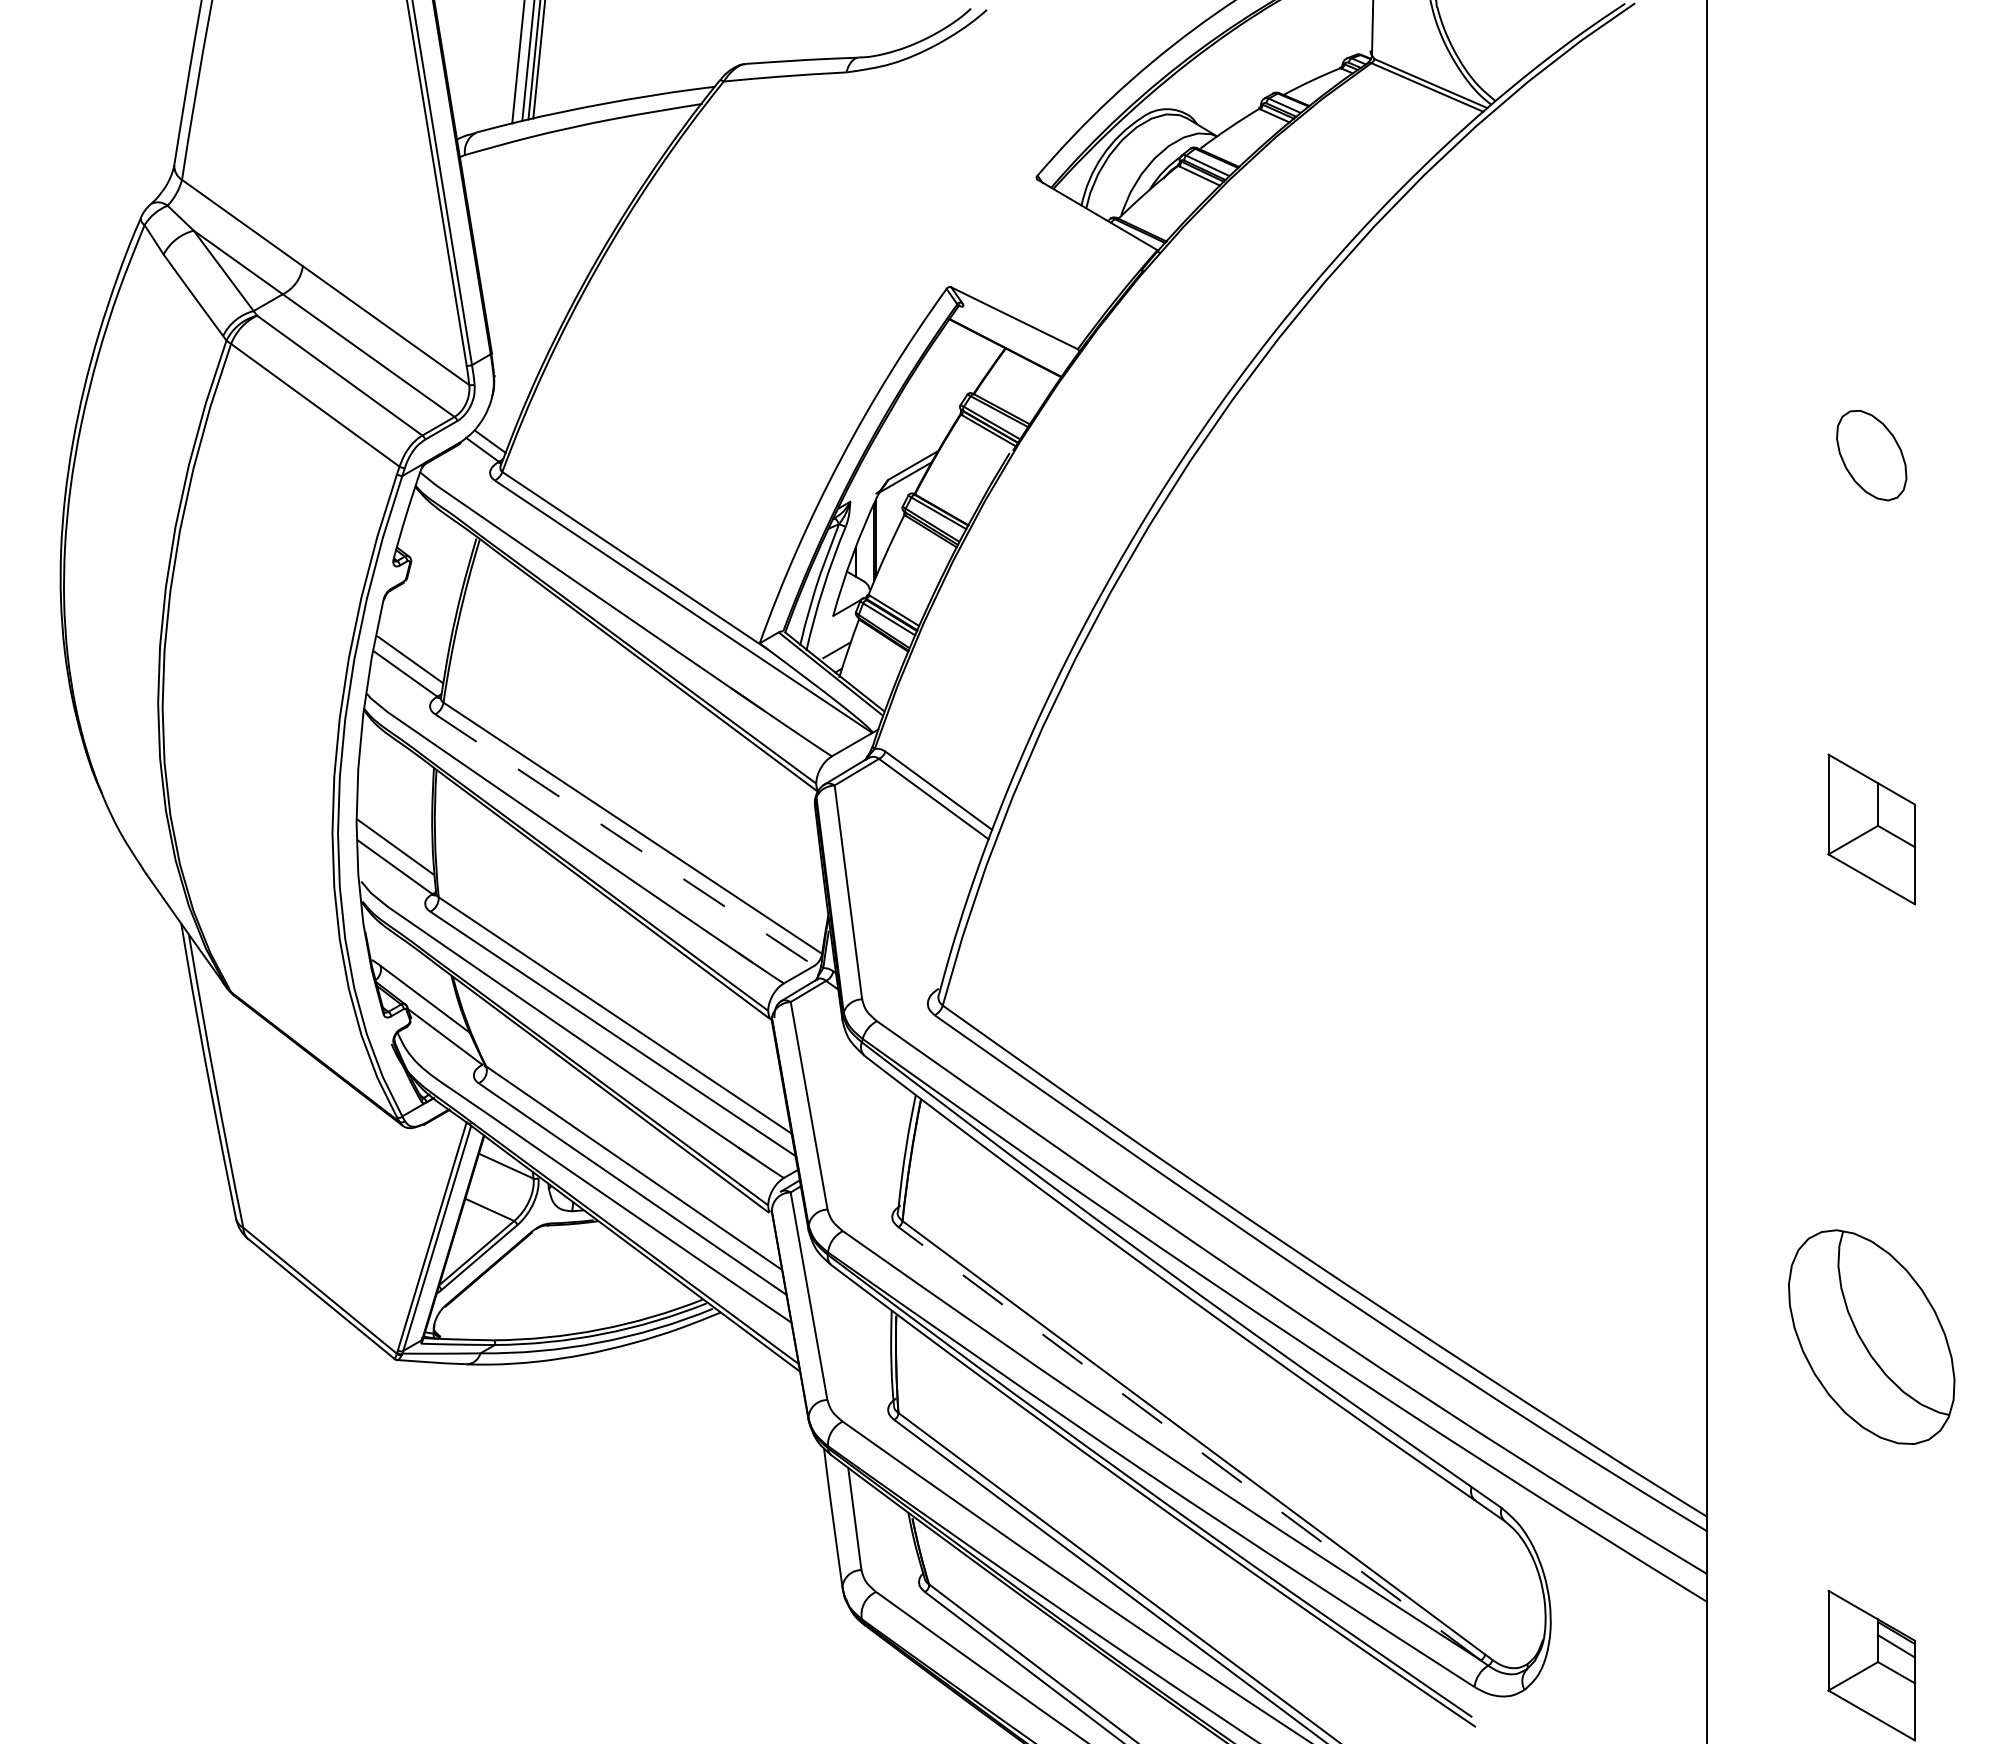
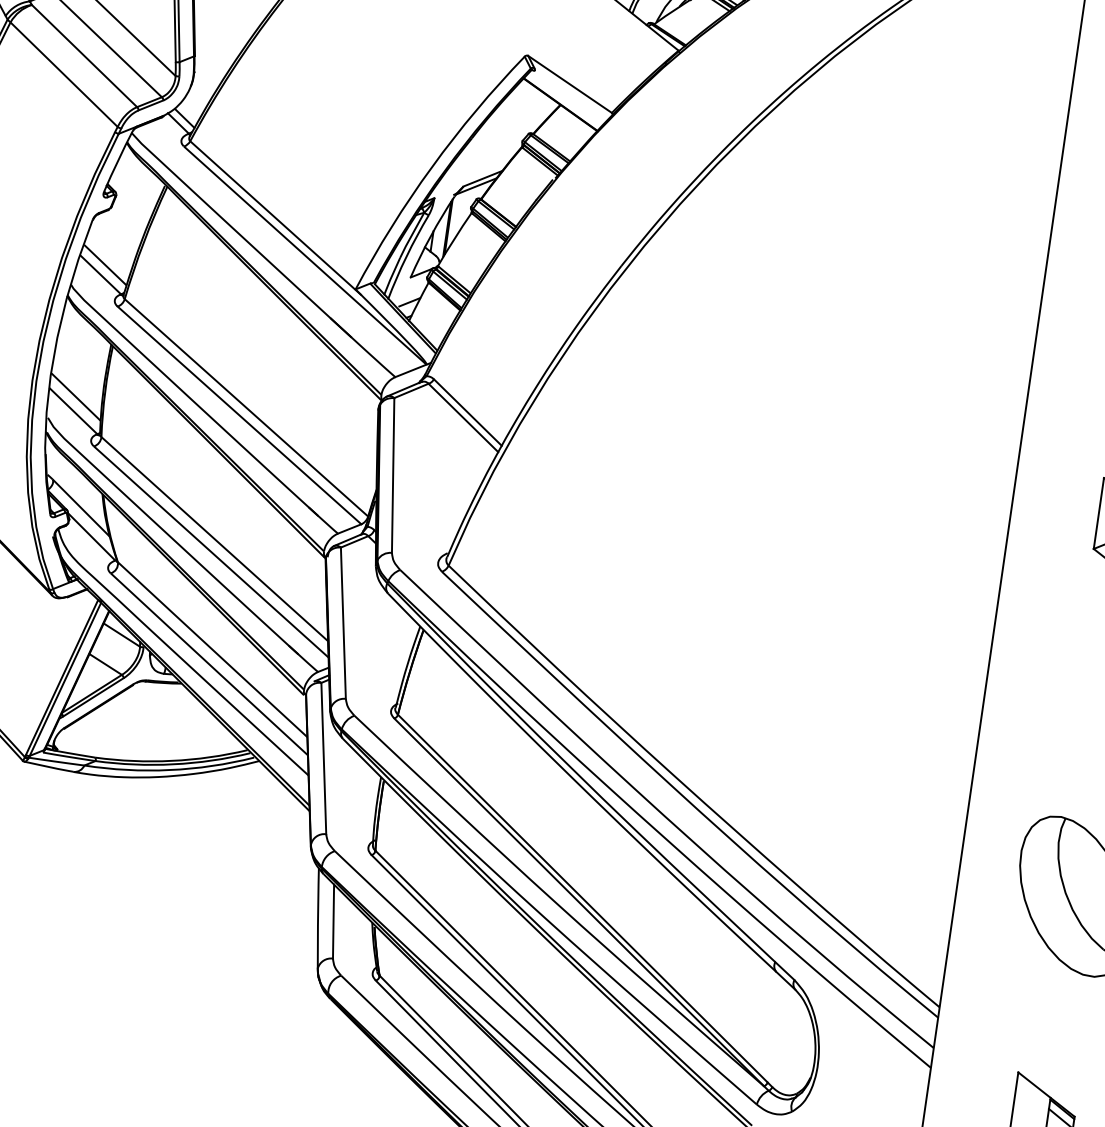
line: (625, 840) -> (240, 415), dashed -> solid
line: (1189, 1443) -> (579, 902), dashed -> solid

